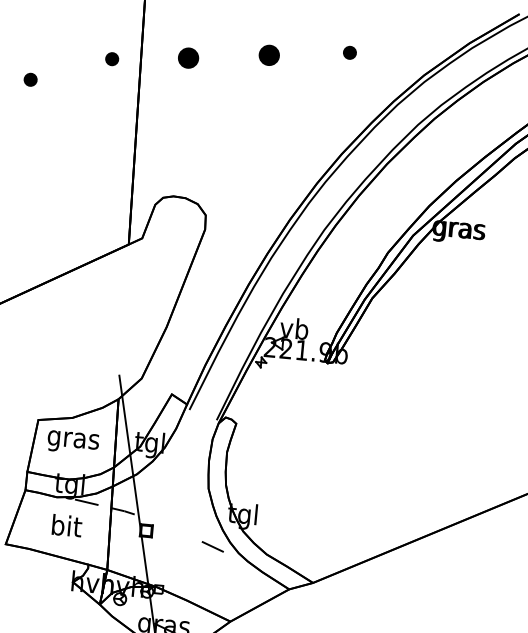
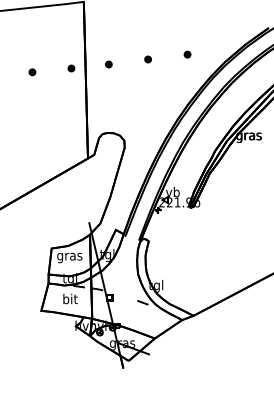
part: (267, 55) -> (147, 59), size x0.62
part: (187, 57) -> (108, 64), size x0.62
part: (30, 80) -> (32, 72), moved

